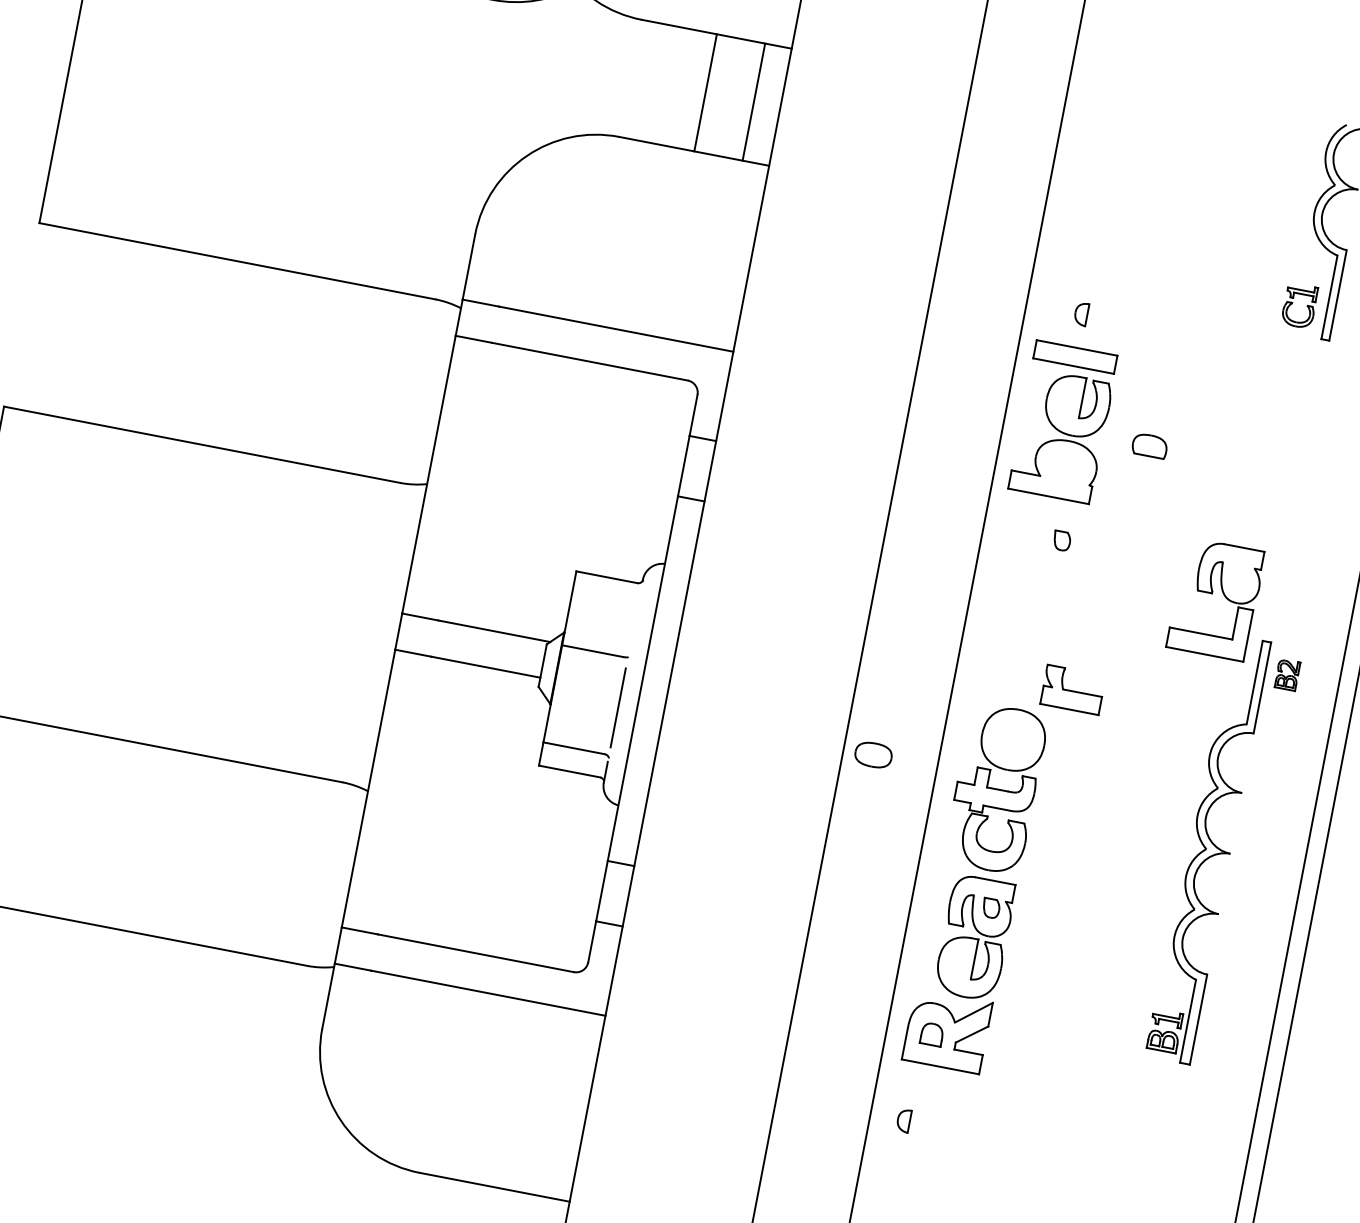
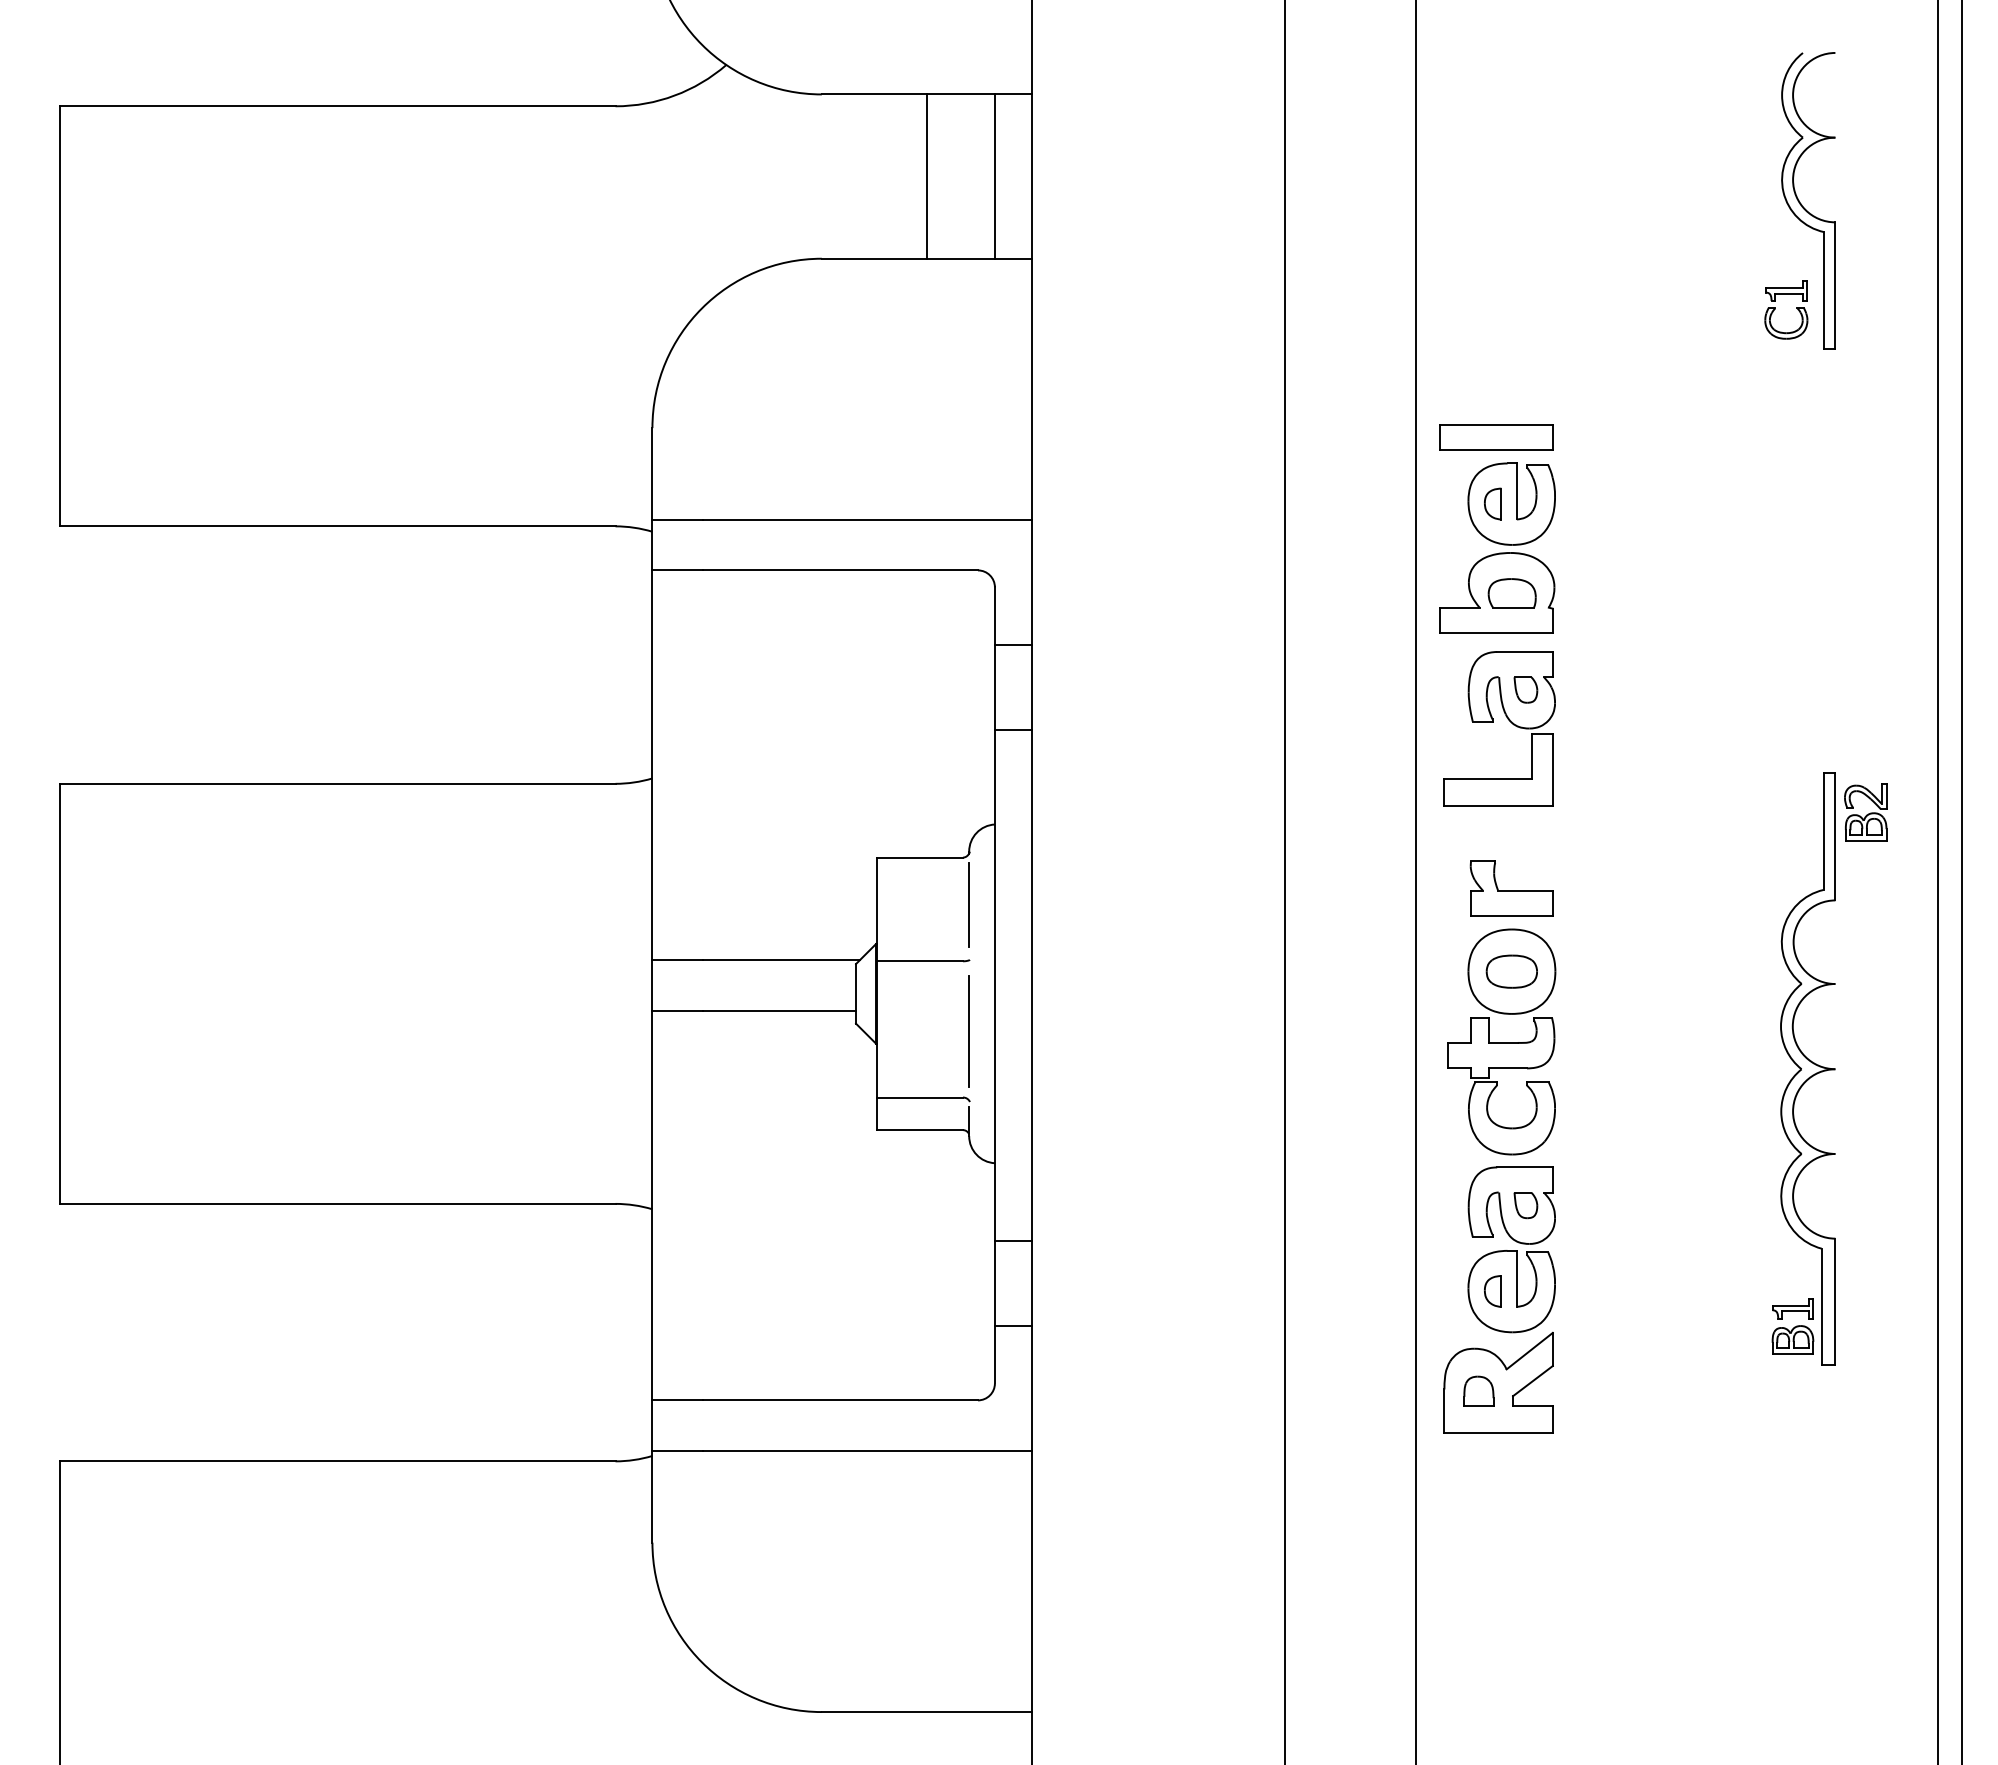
part: (1080, 313) -> (1492, 503), moved
part: (1149, 445) -> (1511, 593), moved
part: (1212, 594) -> (1493, 722), moved
line: (635, 617) -> (969, 904), added
part: (1287, 674) -> (1865, 812), size x1.43
part: (1072, 689) -> (1511, 888), moved
part: (873, 754) -> (1511, 971), moved
part: (903, 1120) -> (1492, 1291), moved

